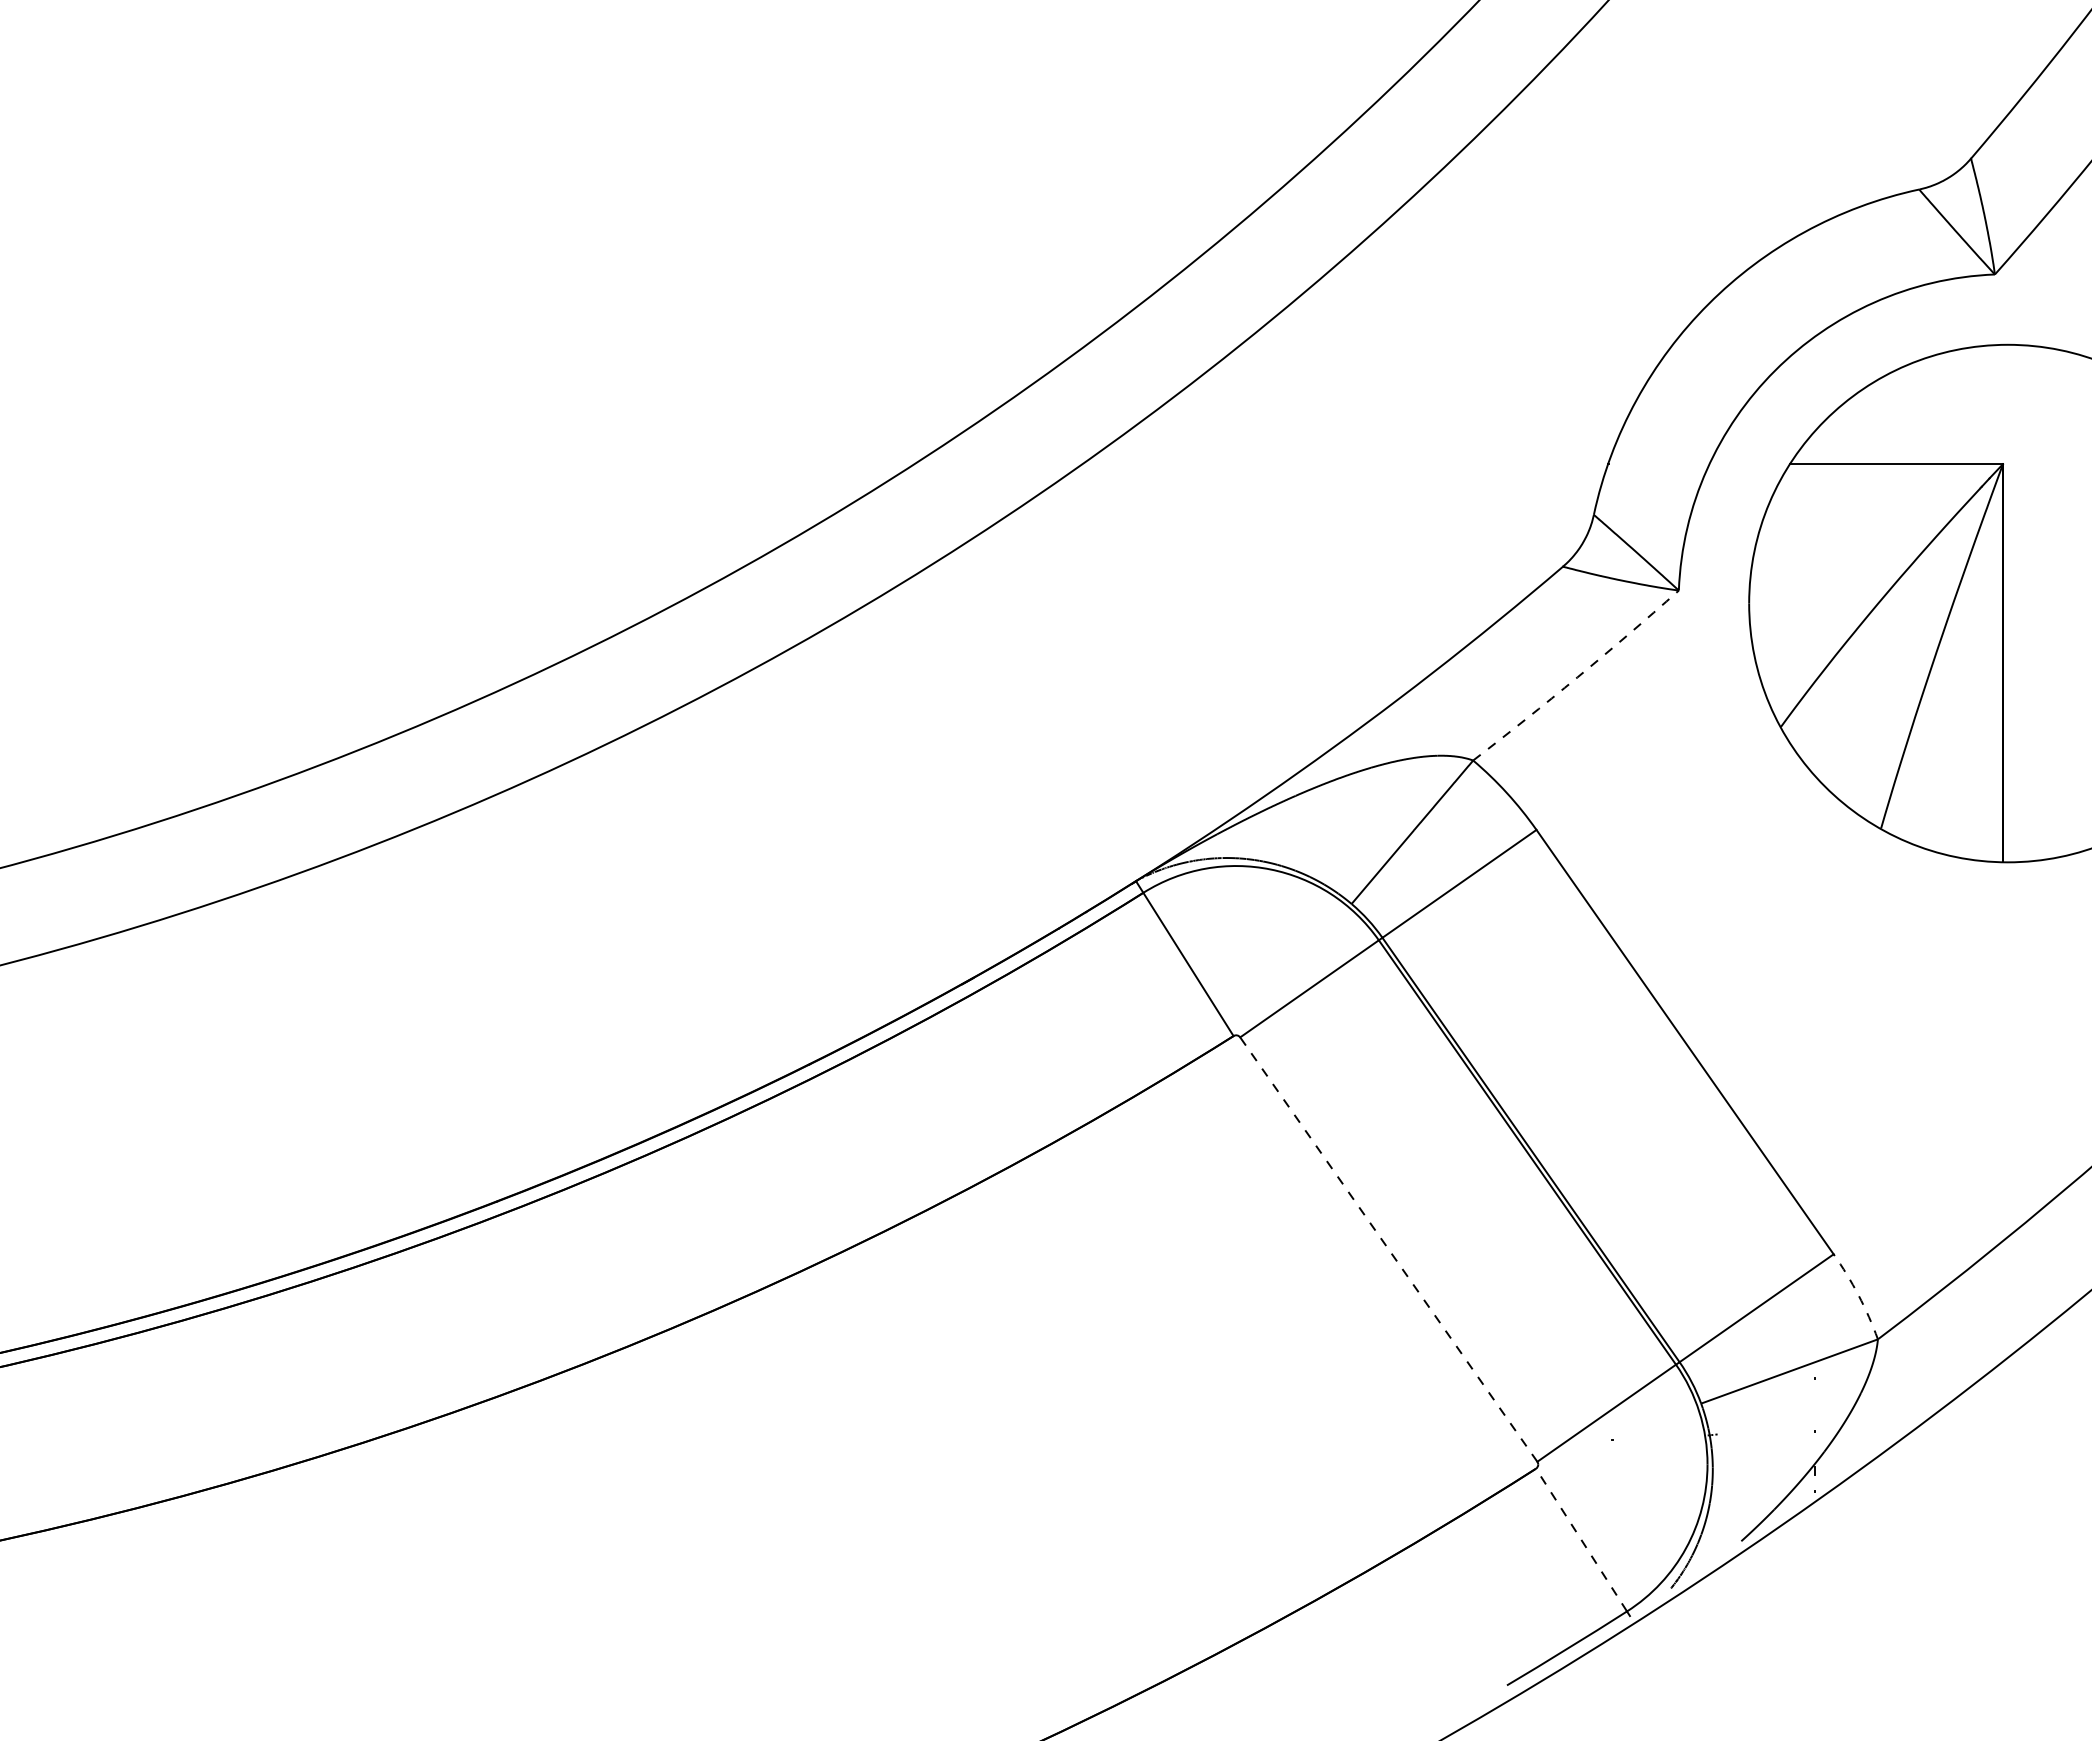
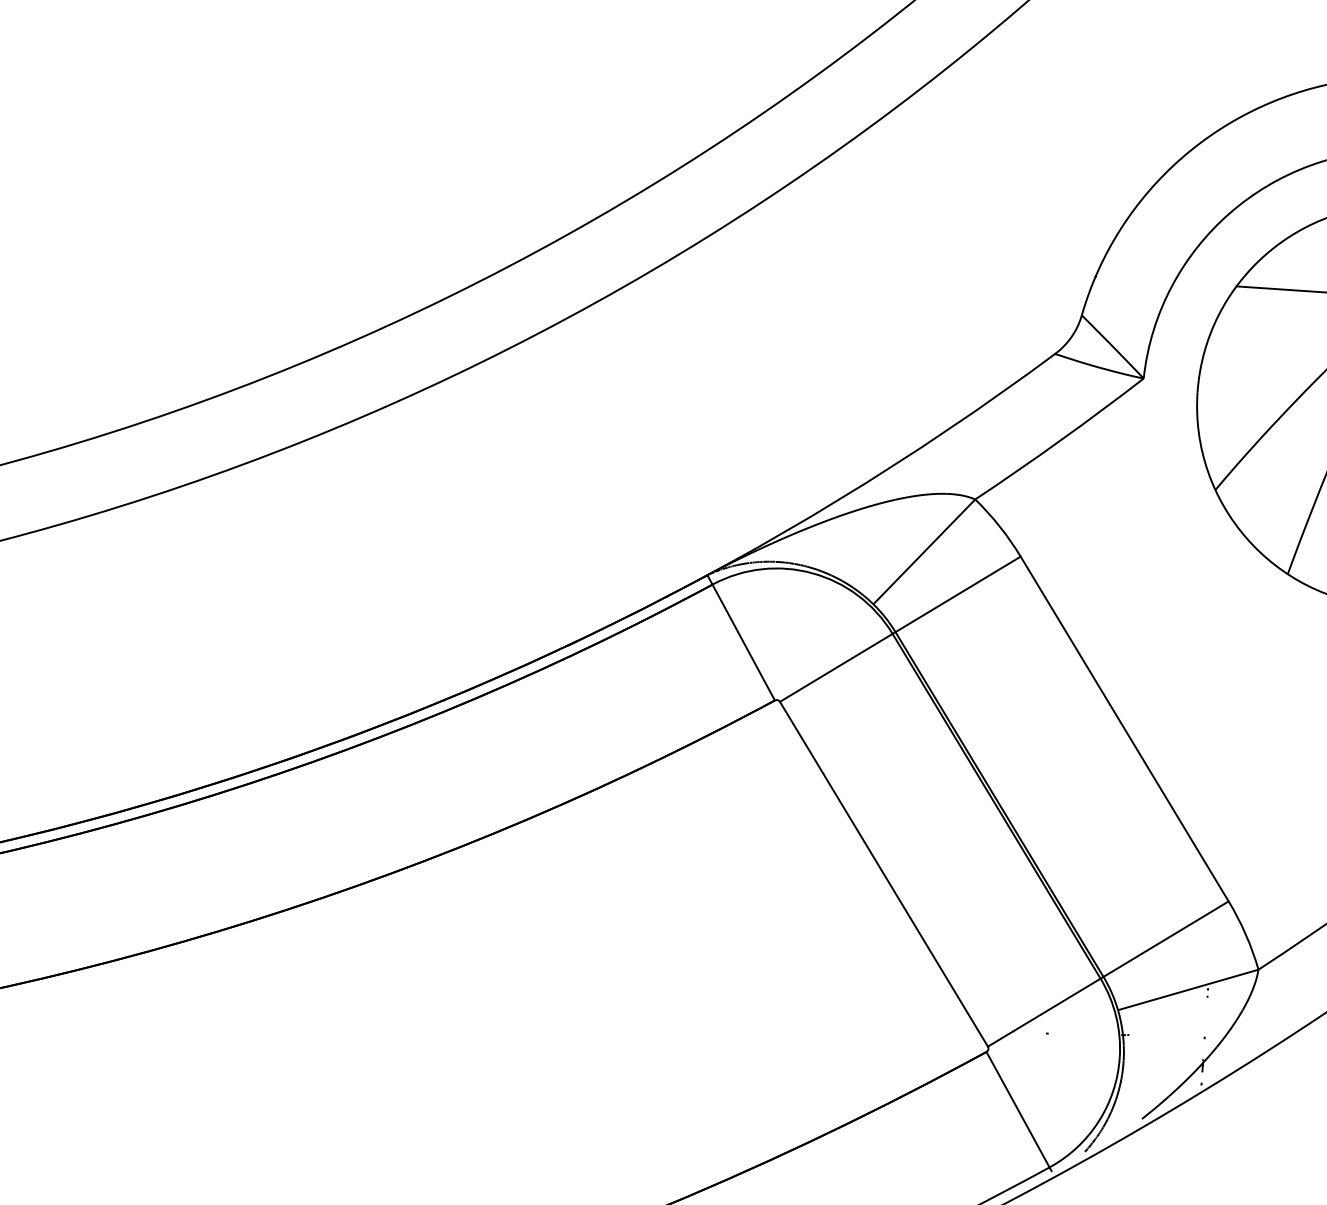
arc: (1577, 677) -> (1060, 440), dashed -> solid
line: (1388, 1249) -> (883, 874), dashed -> solid
arc: (1858, 1295) -> (1245, 934), dashed -> solid
line: (1581, 1540) -> (1018, 1110), dashed -> solid

